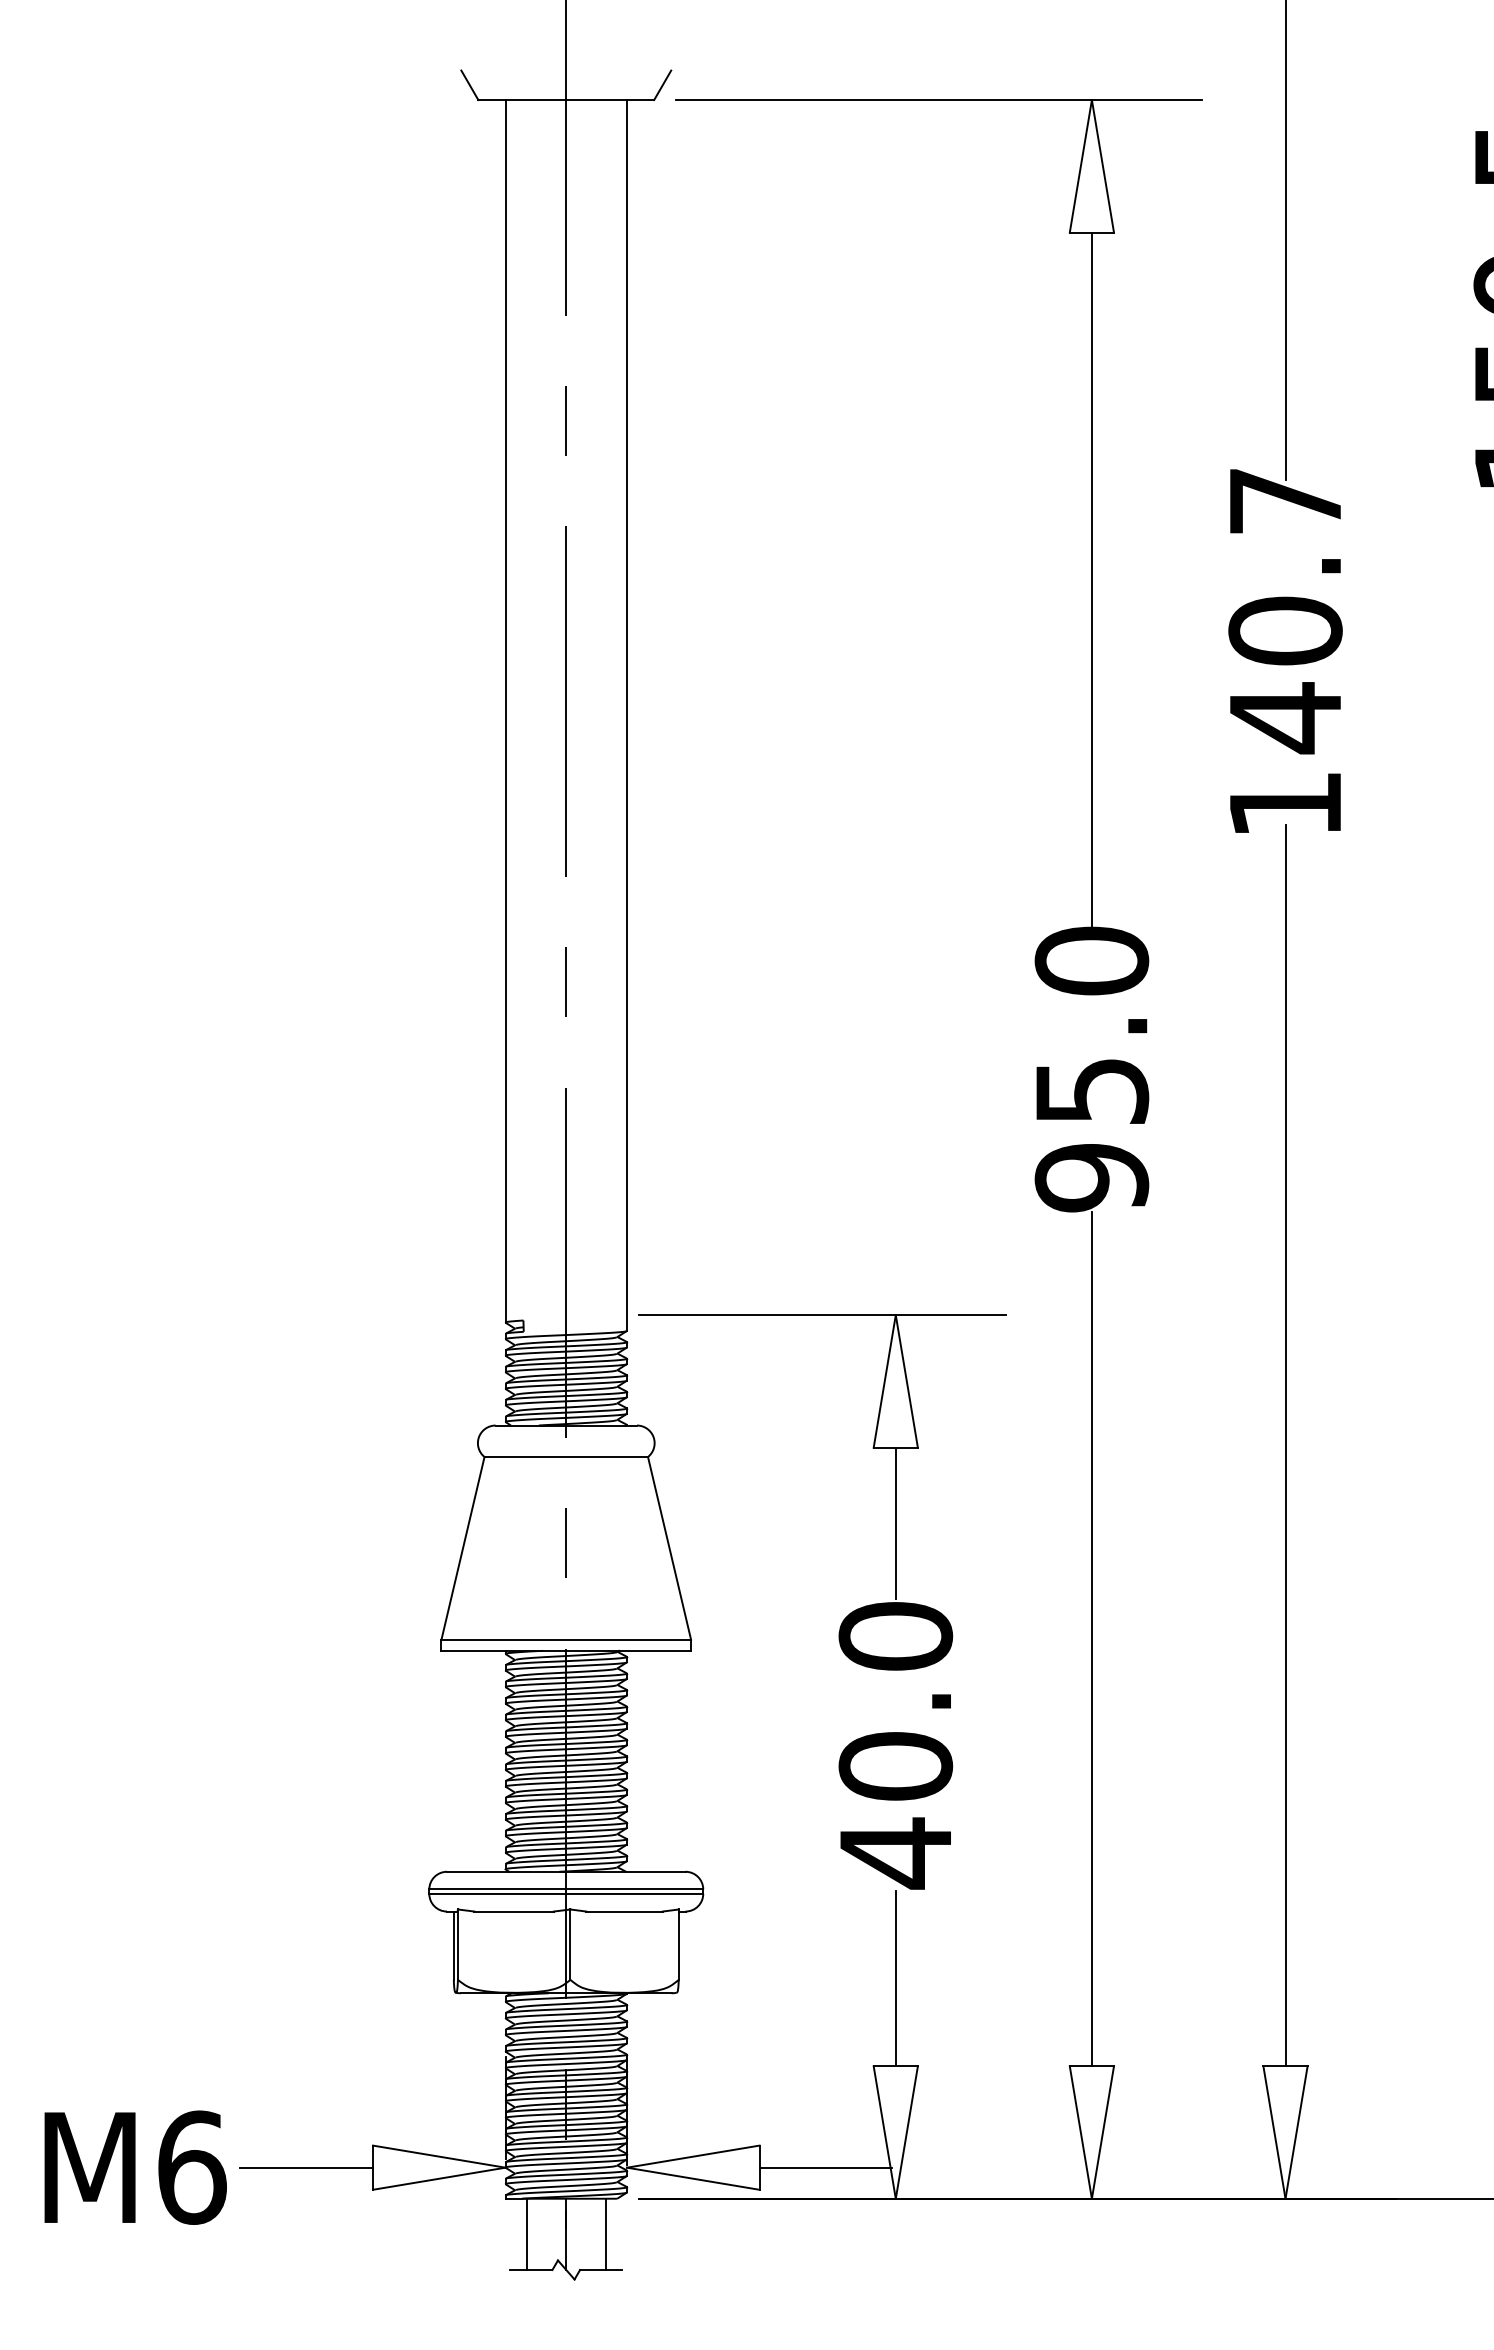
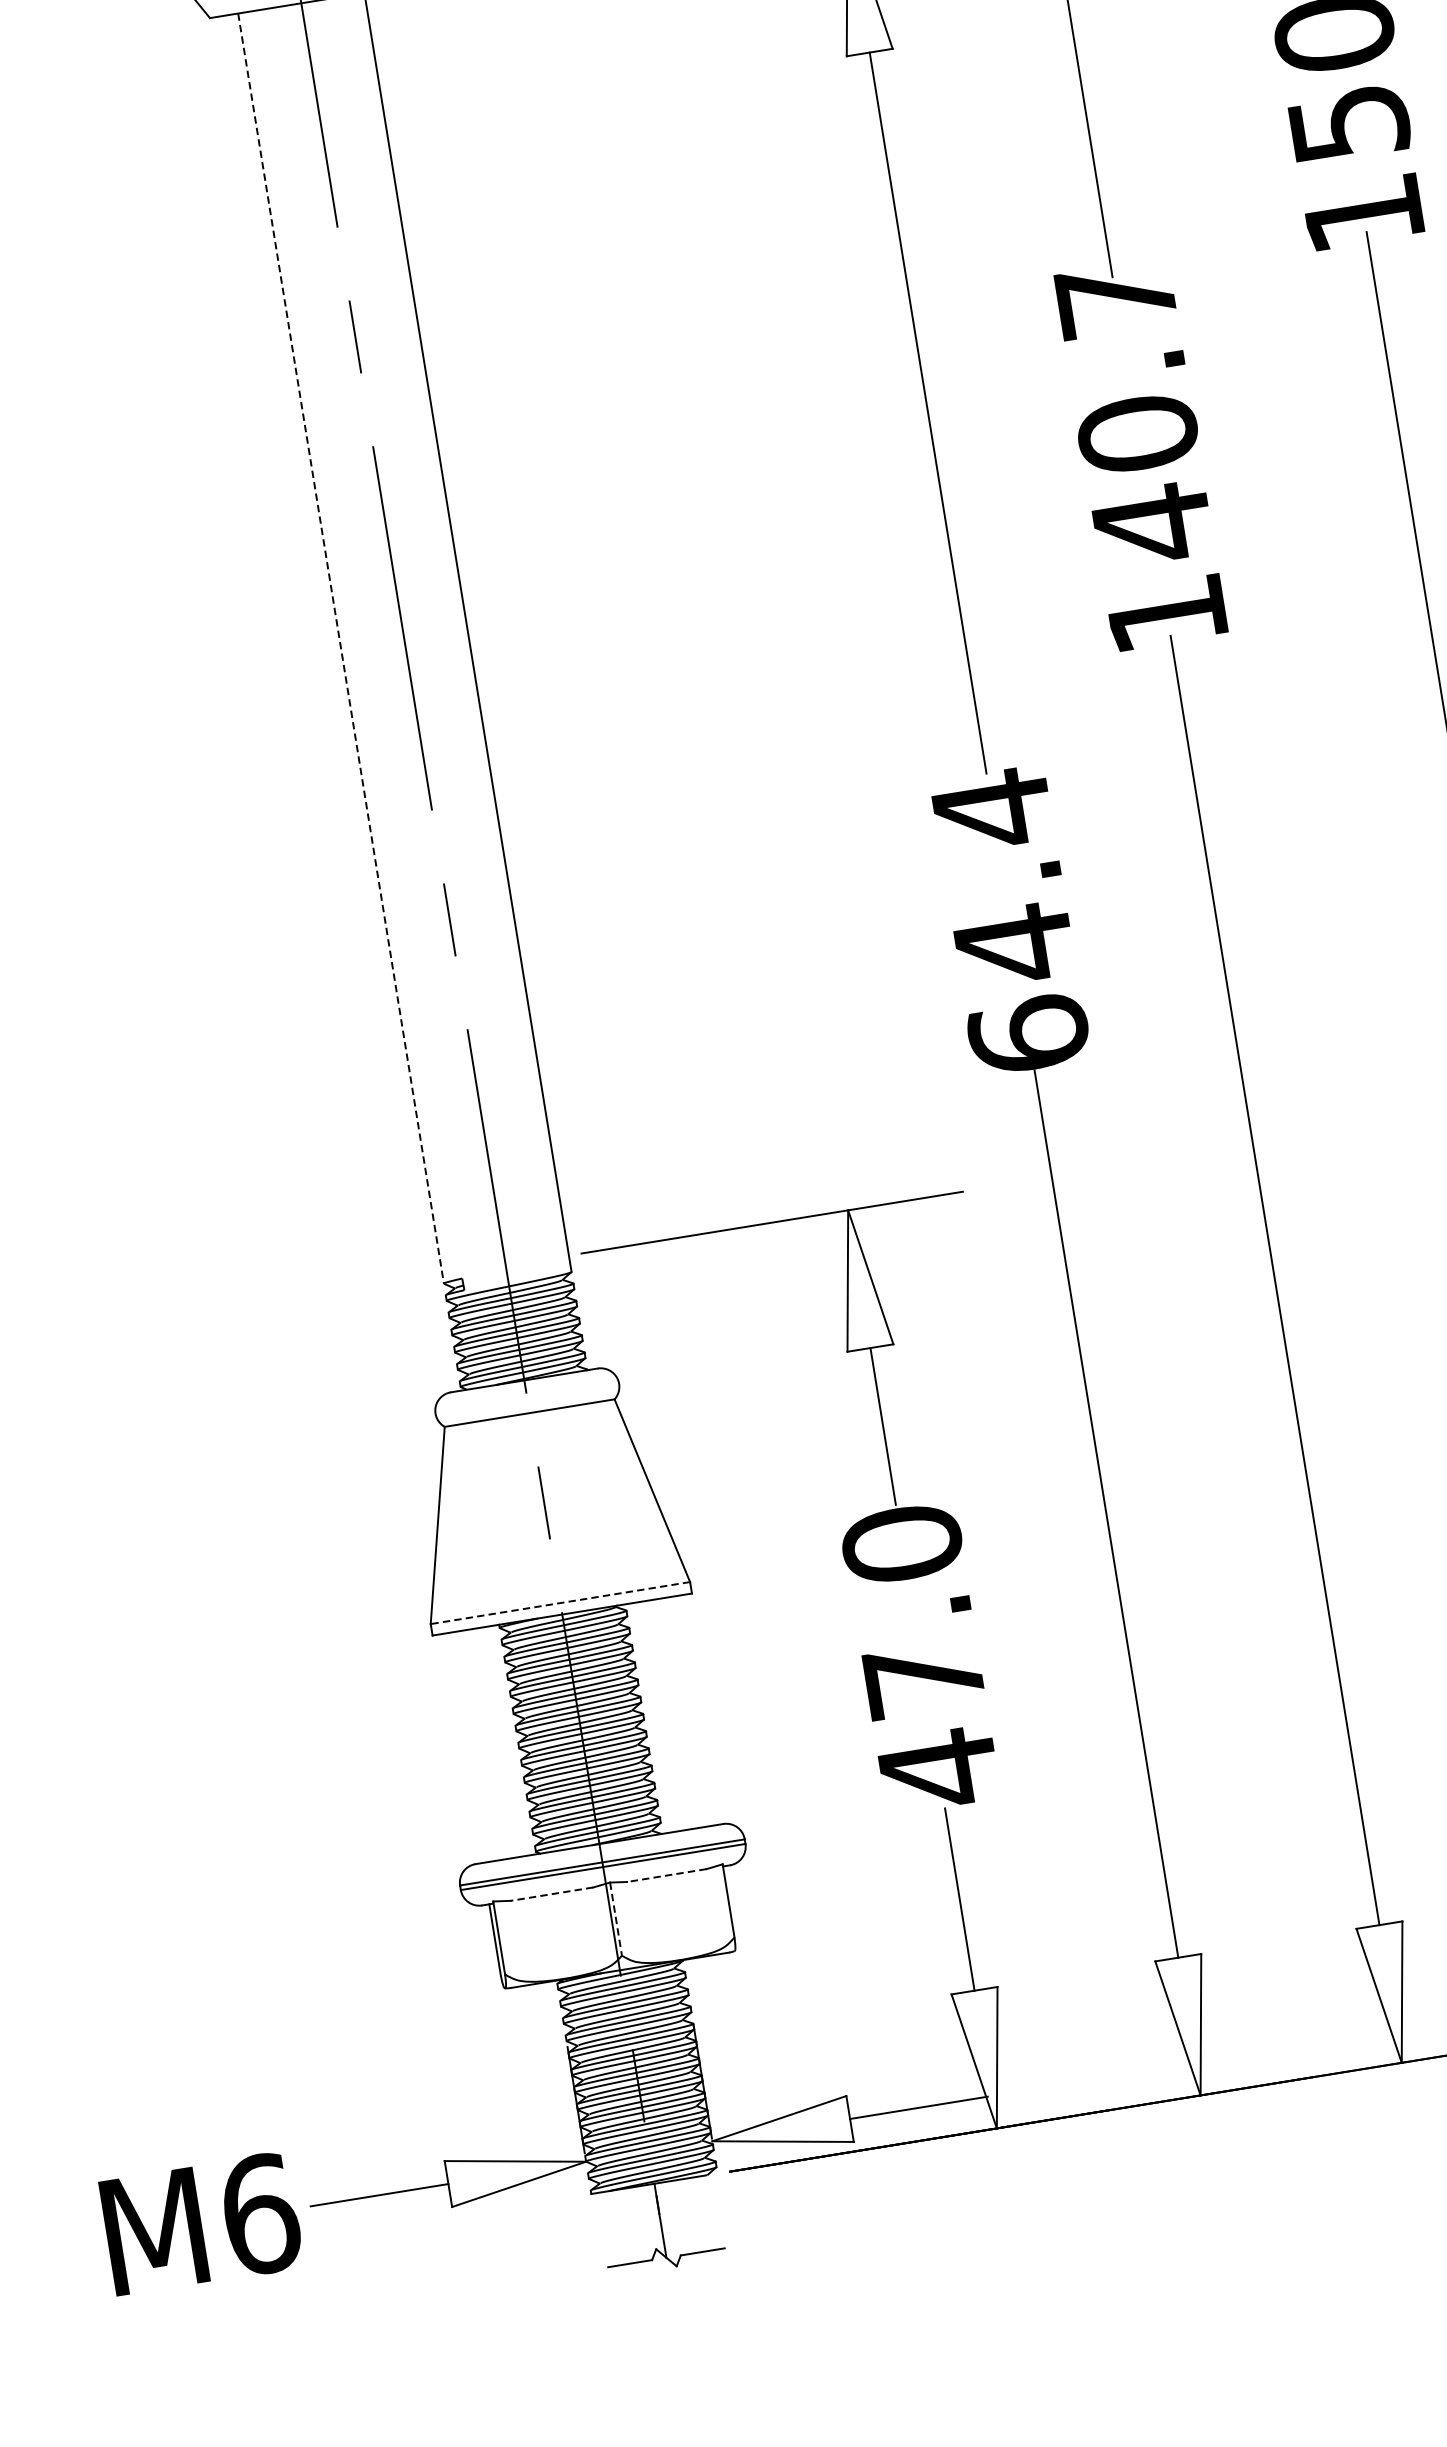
line: (505, 711) -> (341, 648), solid -> dashed
text: (1091, 1068) -> (1009, 921), 95.0 -> 64.4
line: (566, 1639) -> (560, 1602), solid -> dashed
text: (895, 1766) -> (923, 1679), 40.0 -> 47.0
line: (514, 1911) -> (552, 1894), solid -> dashed
line: (624, 1911) -> (666, 1875), solid -> dashed
line: (570, 1945) -> (616, 1919), solid -> dashed
line: (526, 2233) -> (619, 2226), removed
line: (606, 2233) -> (702, 2213), removed

